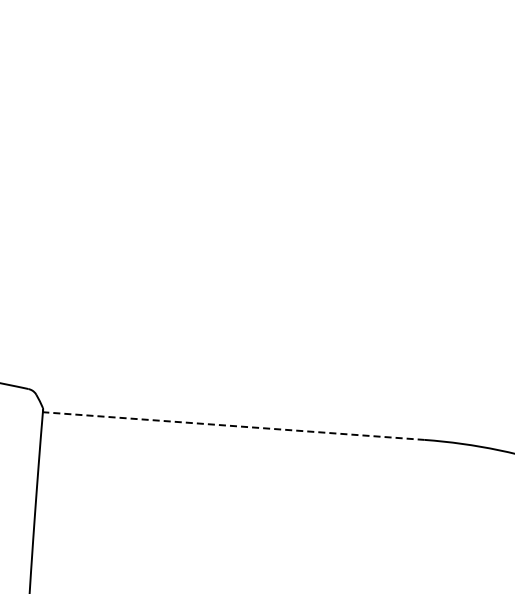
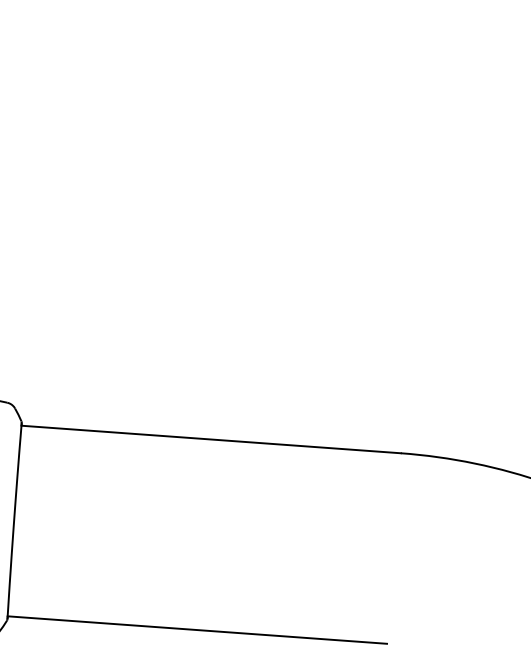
line: (233, 426) -> (210, 439), dashed -> solid

